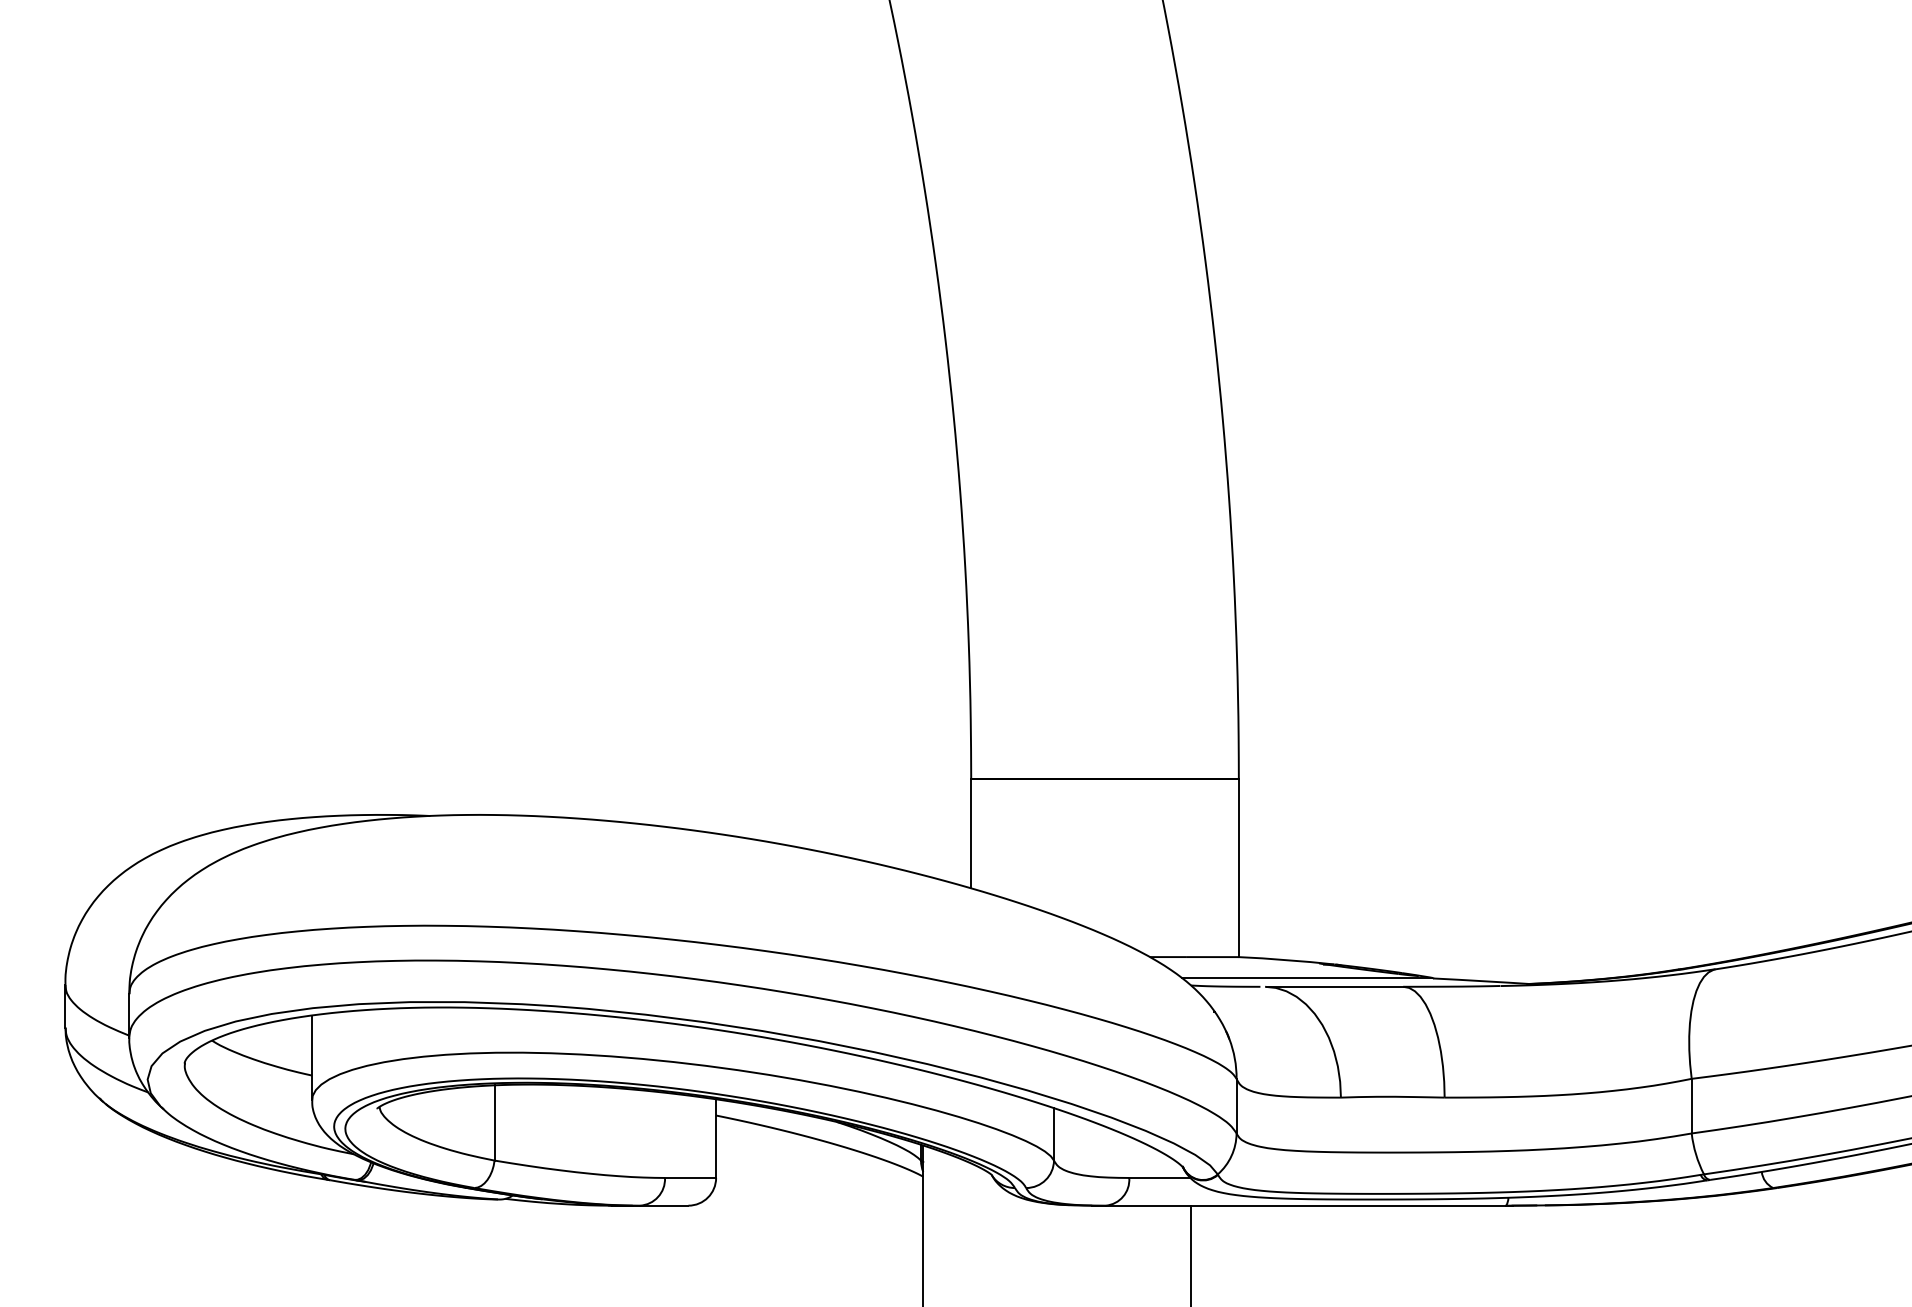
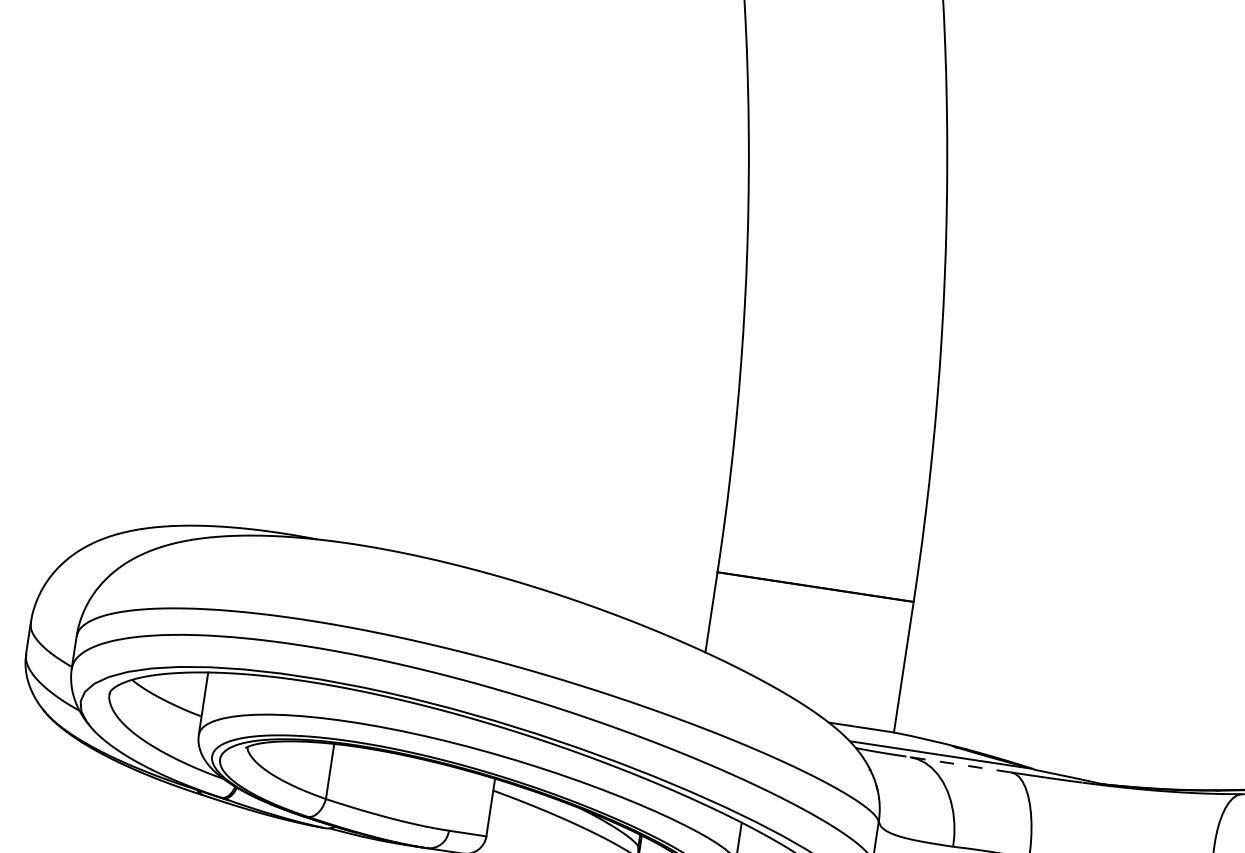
line: (1335, 986) -> (961, 764), solid -> dashed

